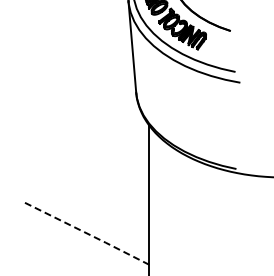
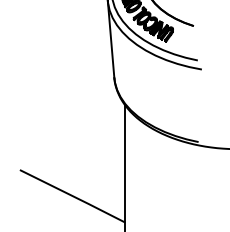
line: (87, 233) -> (73, 196), dashed -> solid

